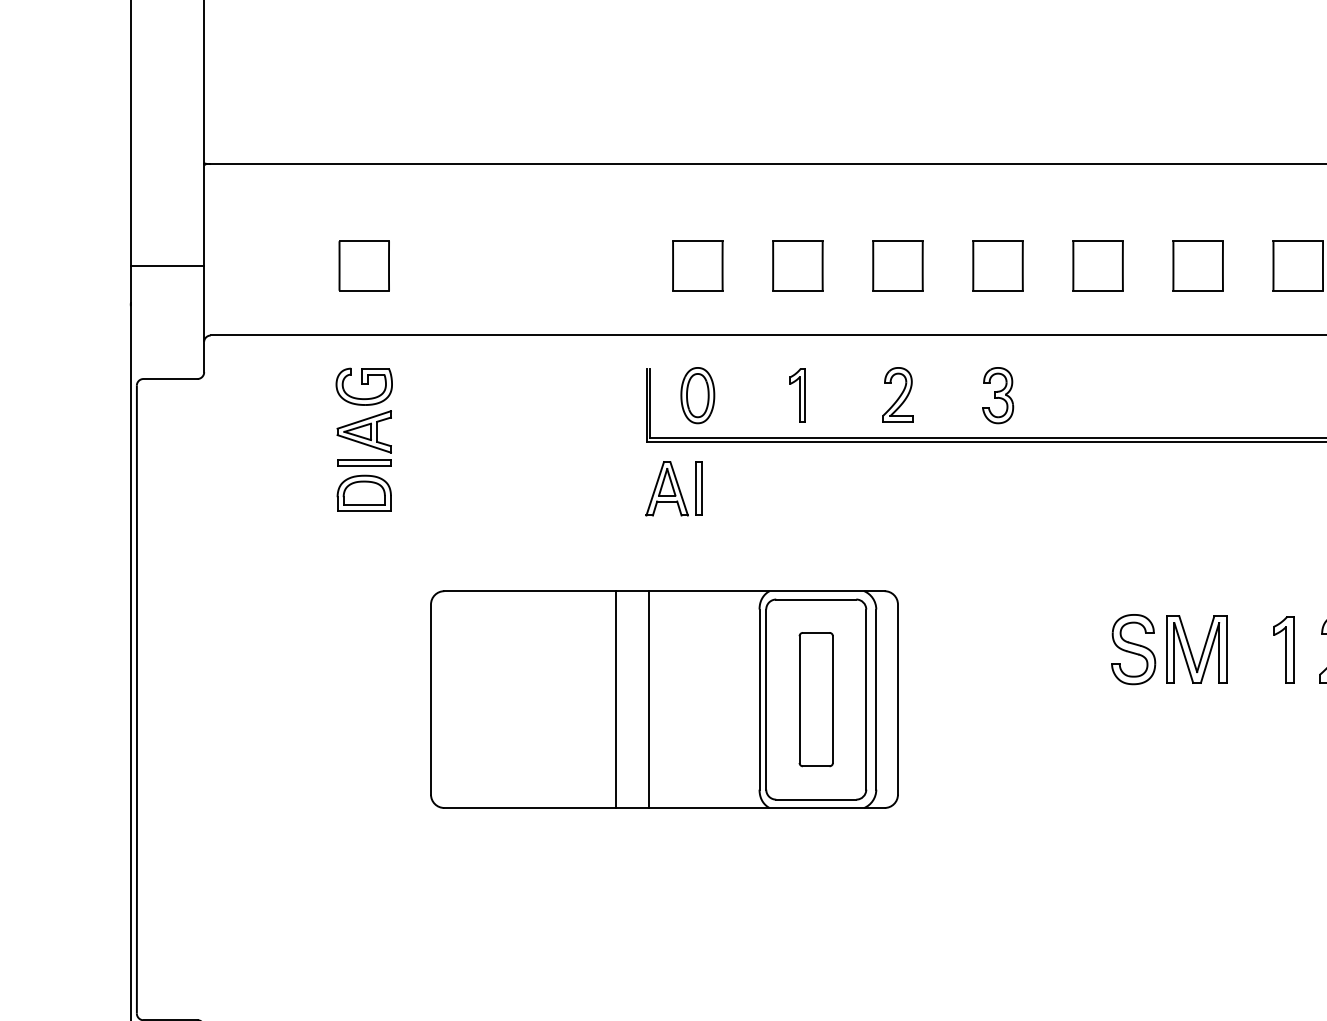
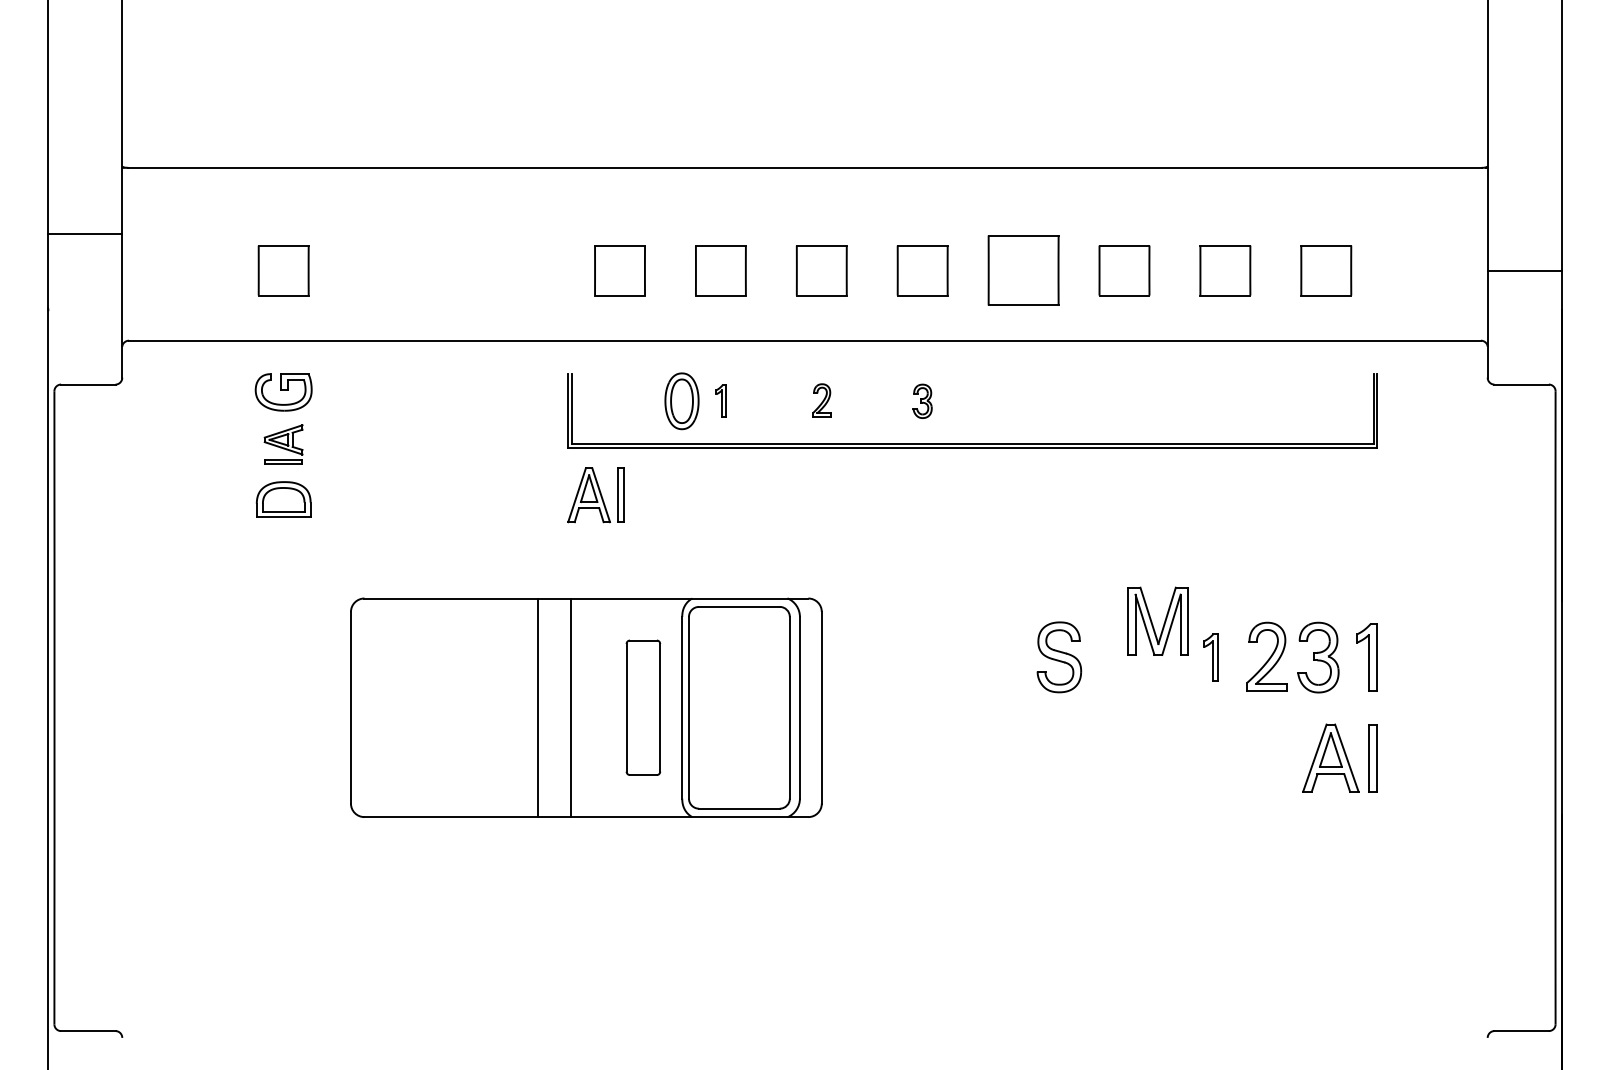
line: (167, 265) -> (85, 233), moved
part: (1098, 265) -> (1023, 270), size x1.4
part: (897, 394) -> (821, 400), size x0.6
part: (697, 395) -> (681, 401), moved
part: (797, 395) -> (720, 401), size x0.6
part: (997, 395) -> (922, 401), size x0.6
part: (364, 438) -> (283, 444), size x0.7
part: (1196, 648) -> (1157, 620), moved
part: (1283, 649) -> (1210, 657), size x0.7
part: (816, 699) -> (643, 707), moved

